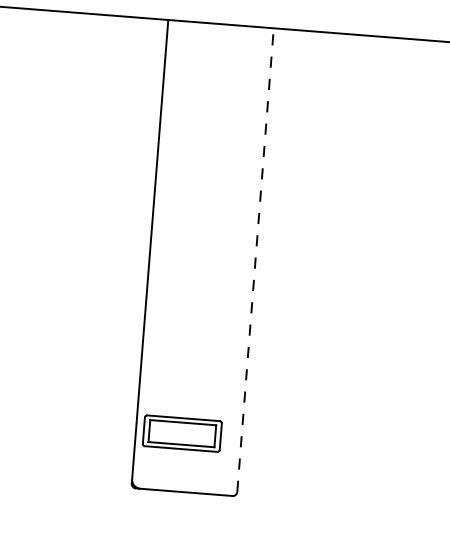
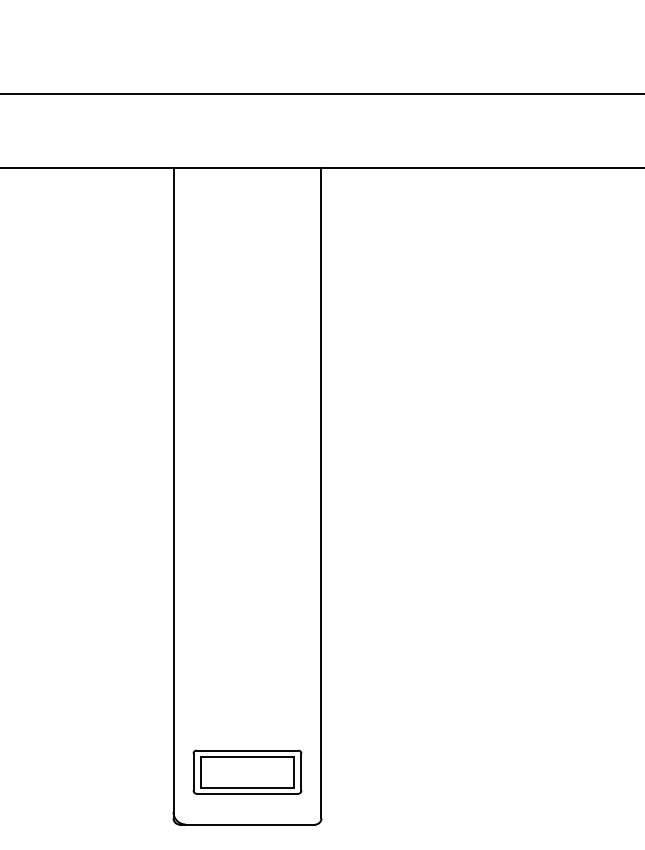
line: (255, 259) -> (321, 492), dashed -> solid
part: (182, 433) -> (247, 771), moved

